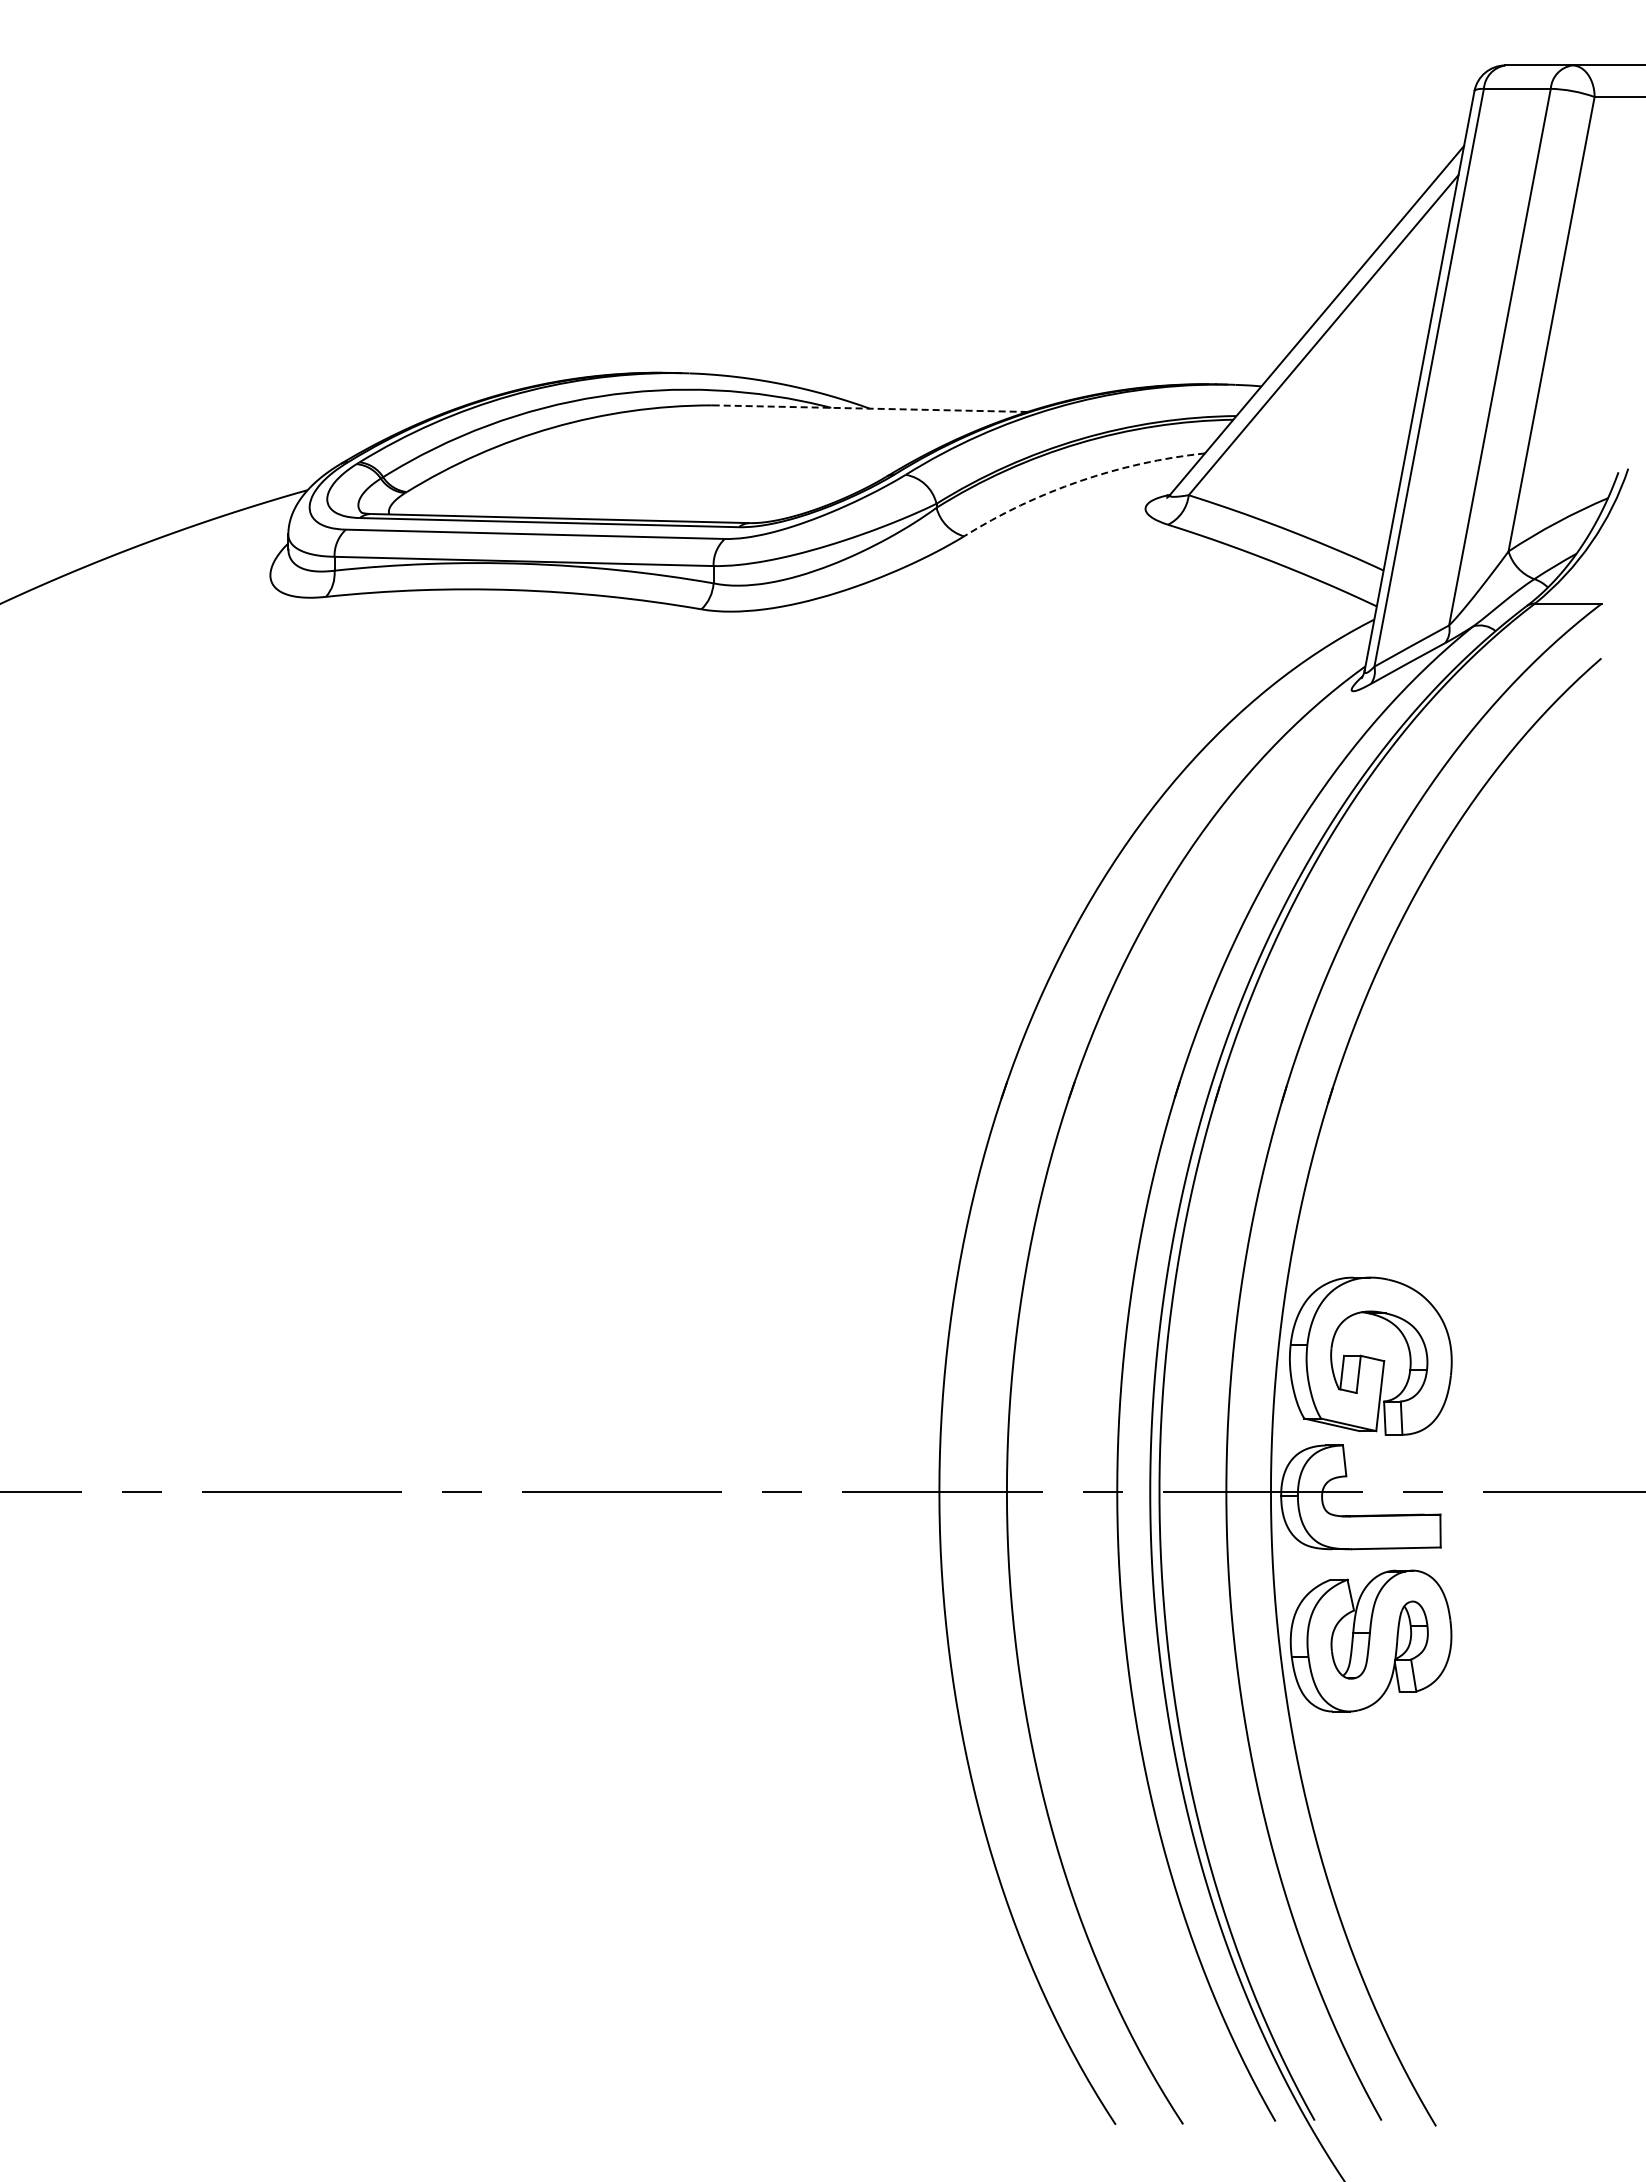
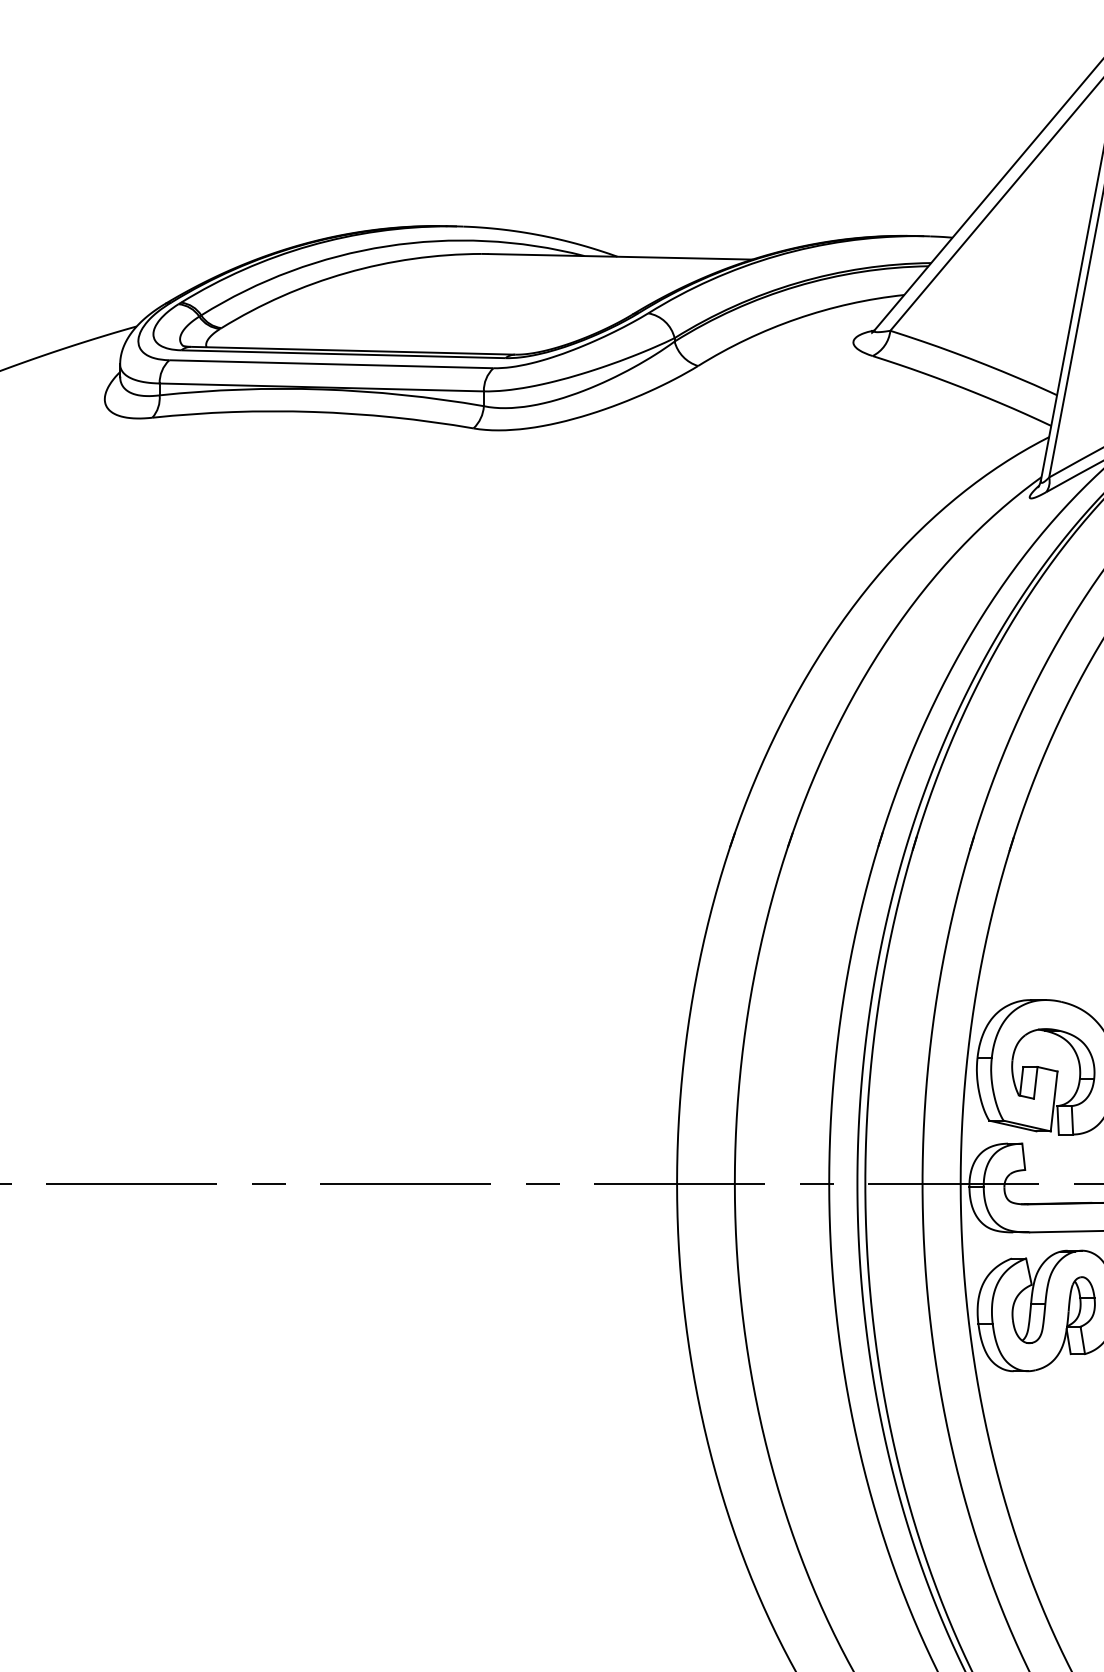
line: (872, 408) -> (619, 256), dashed -> solid
arc: (1079, 481) -> (796, 319), dashed -> solid

